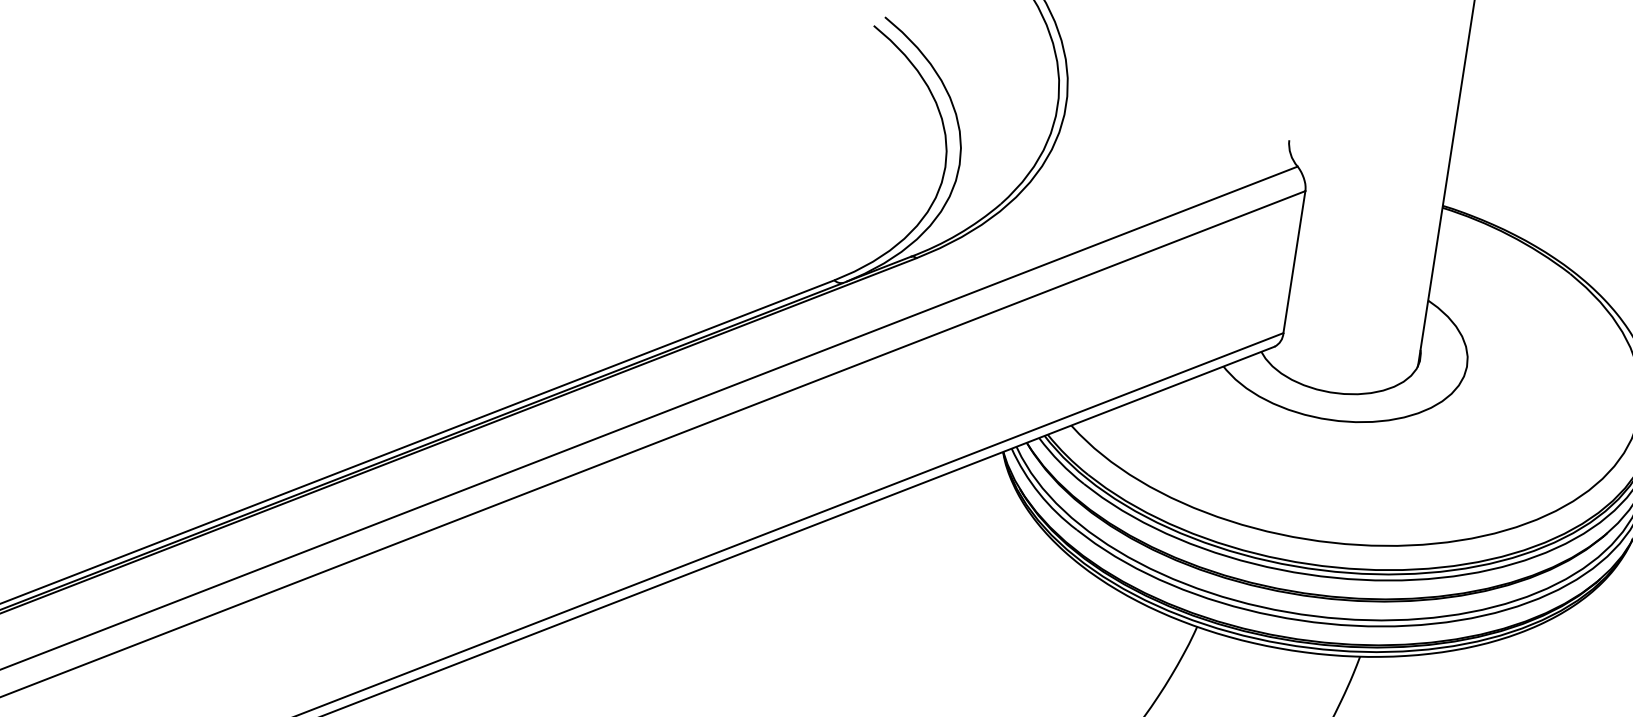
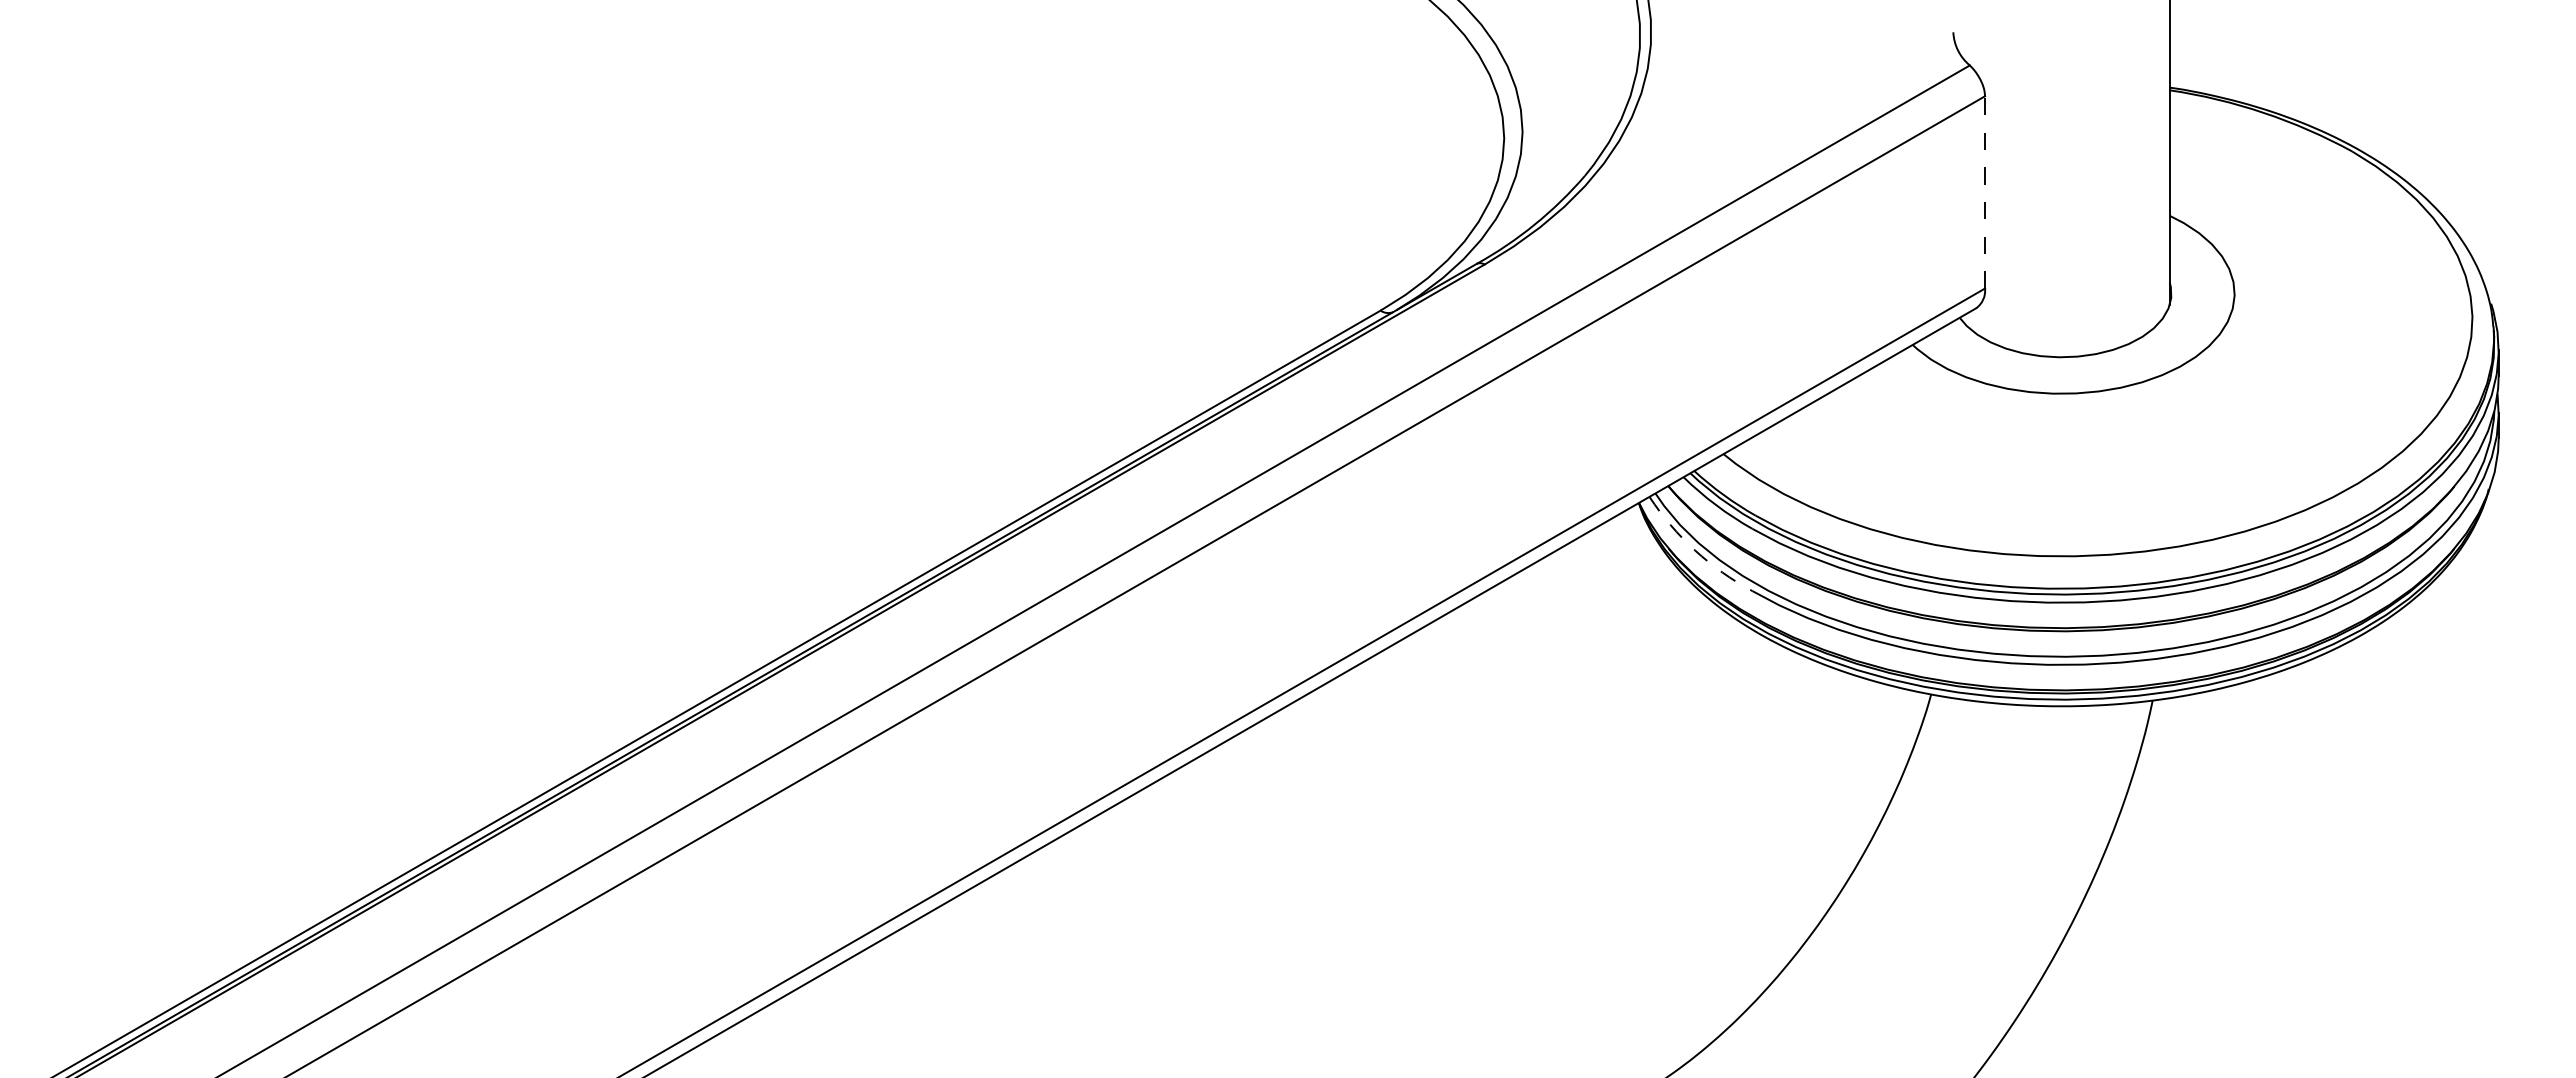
line: (1294, 261) -> (1985, 191), solid -> dashed
arc: (1039, 493) -> (1695, 550), solid -> dashed

